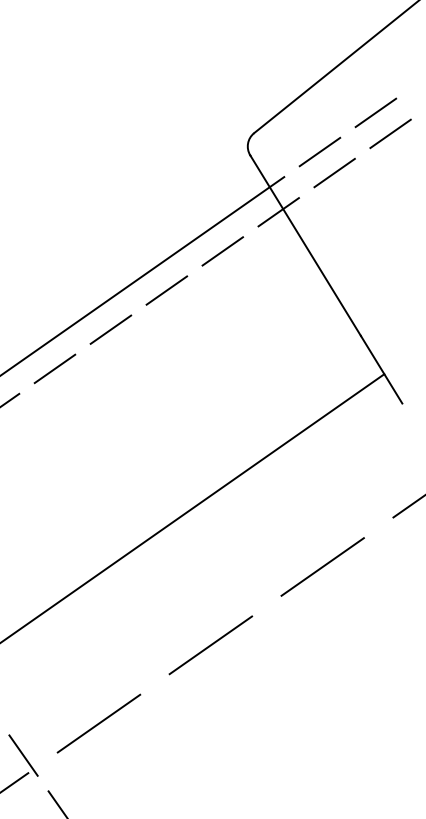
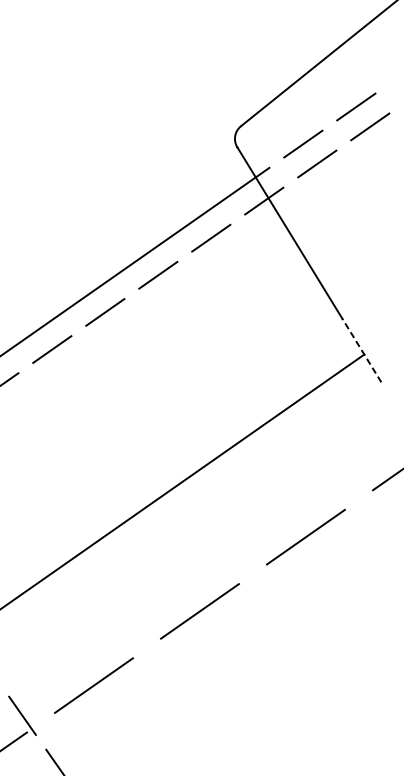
line: (381, 369) -> (361, 350), solid -> dashed

